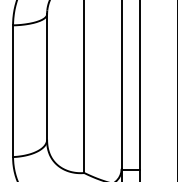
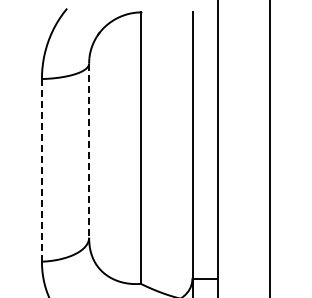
line: (47, 77) -> (89, 151), solid -> dashed
line: (12, 90) -> (41, 169), solid -> dashed

